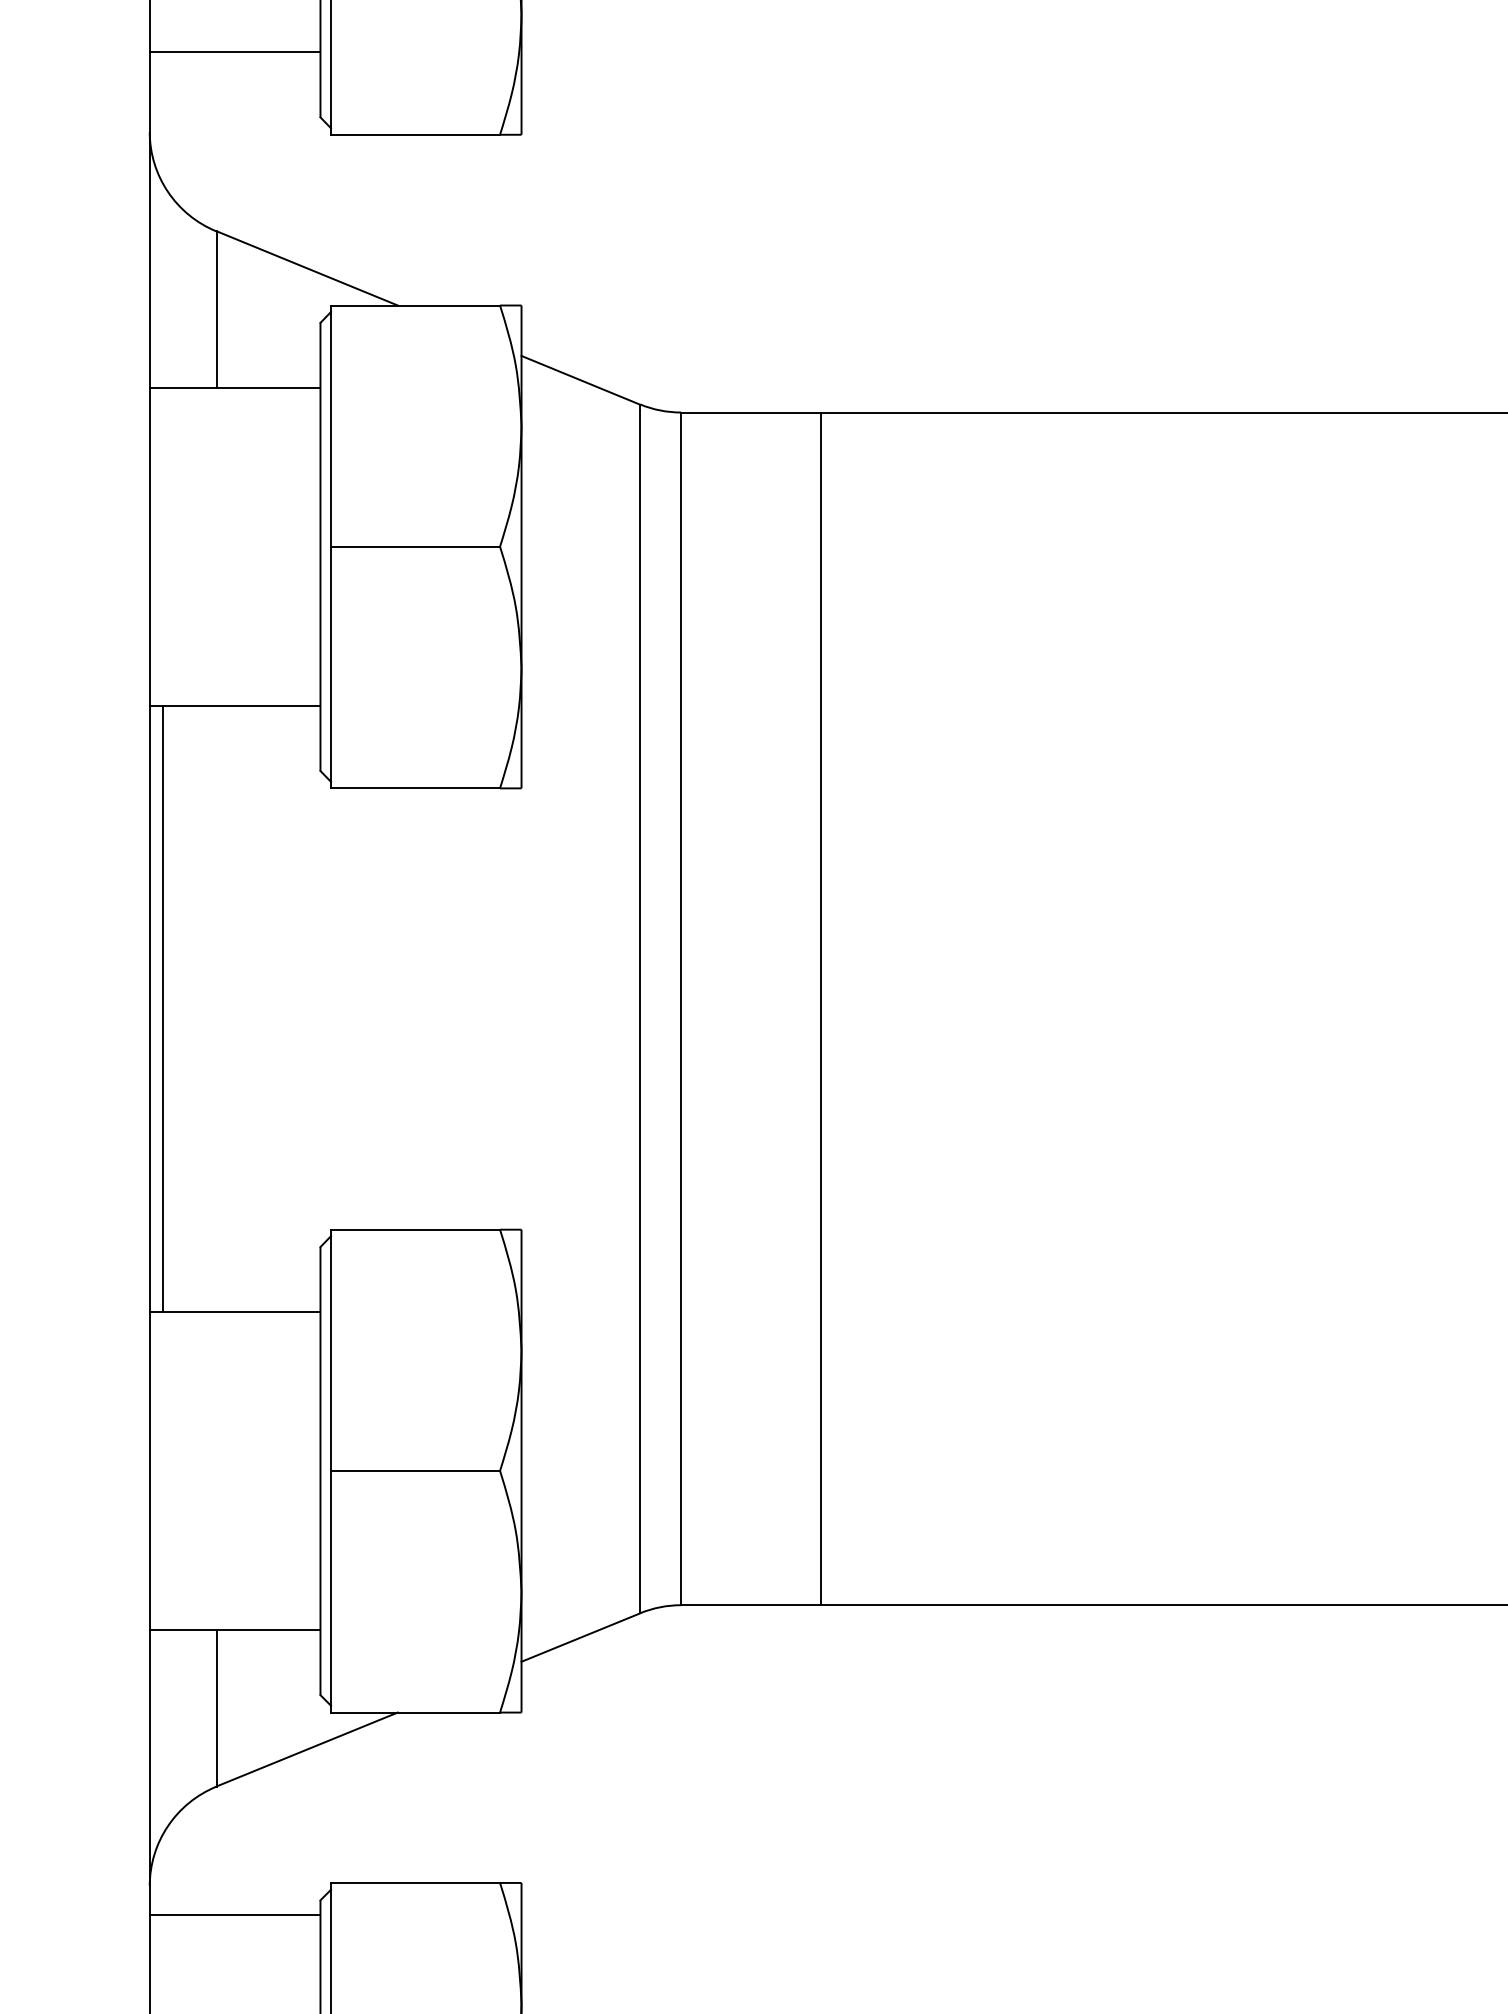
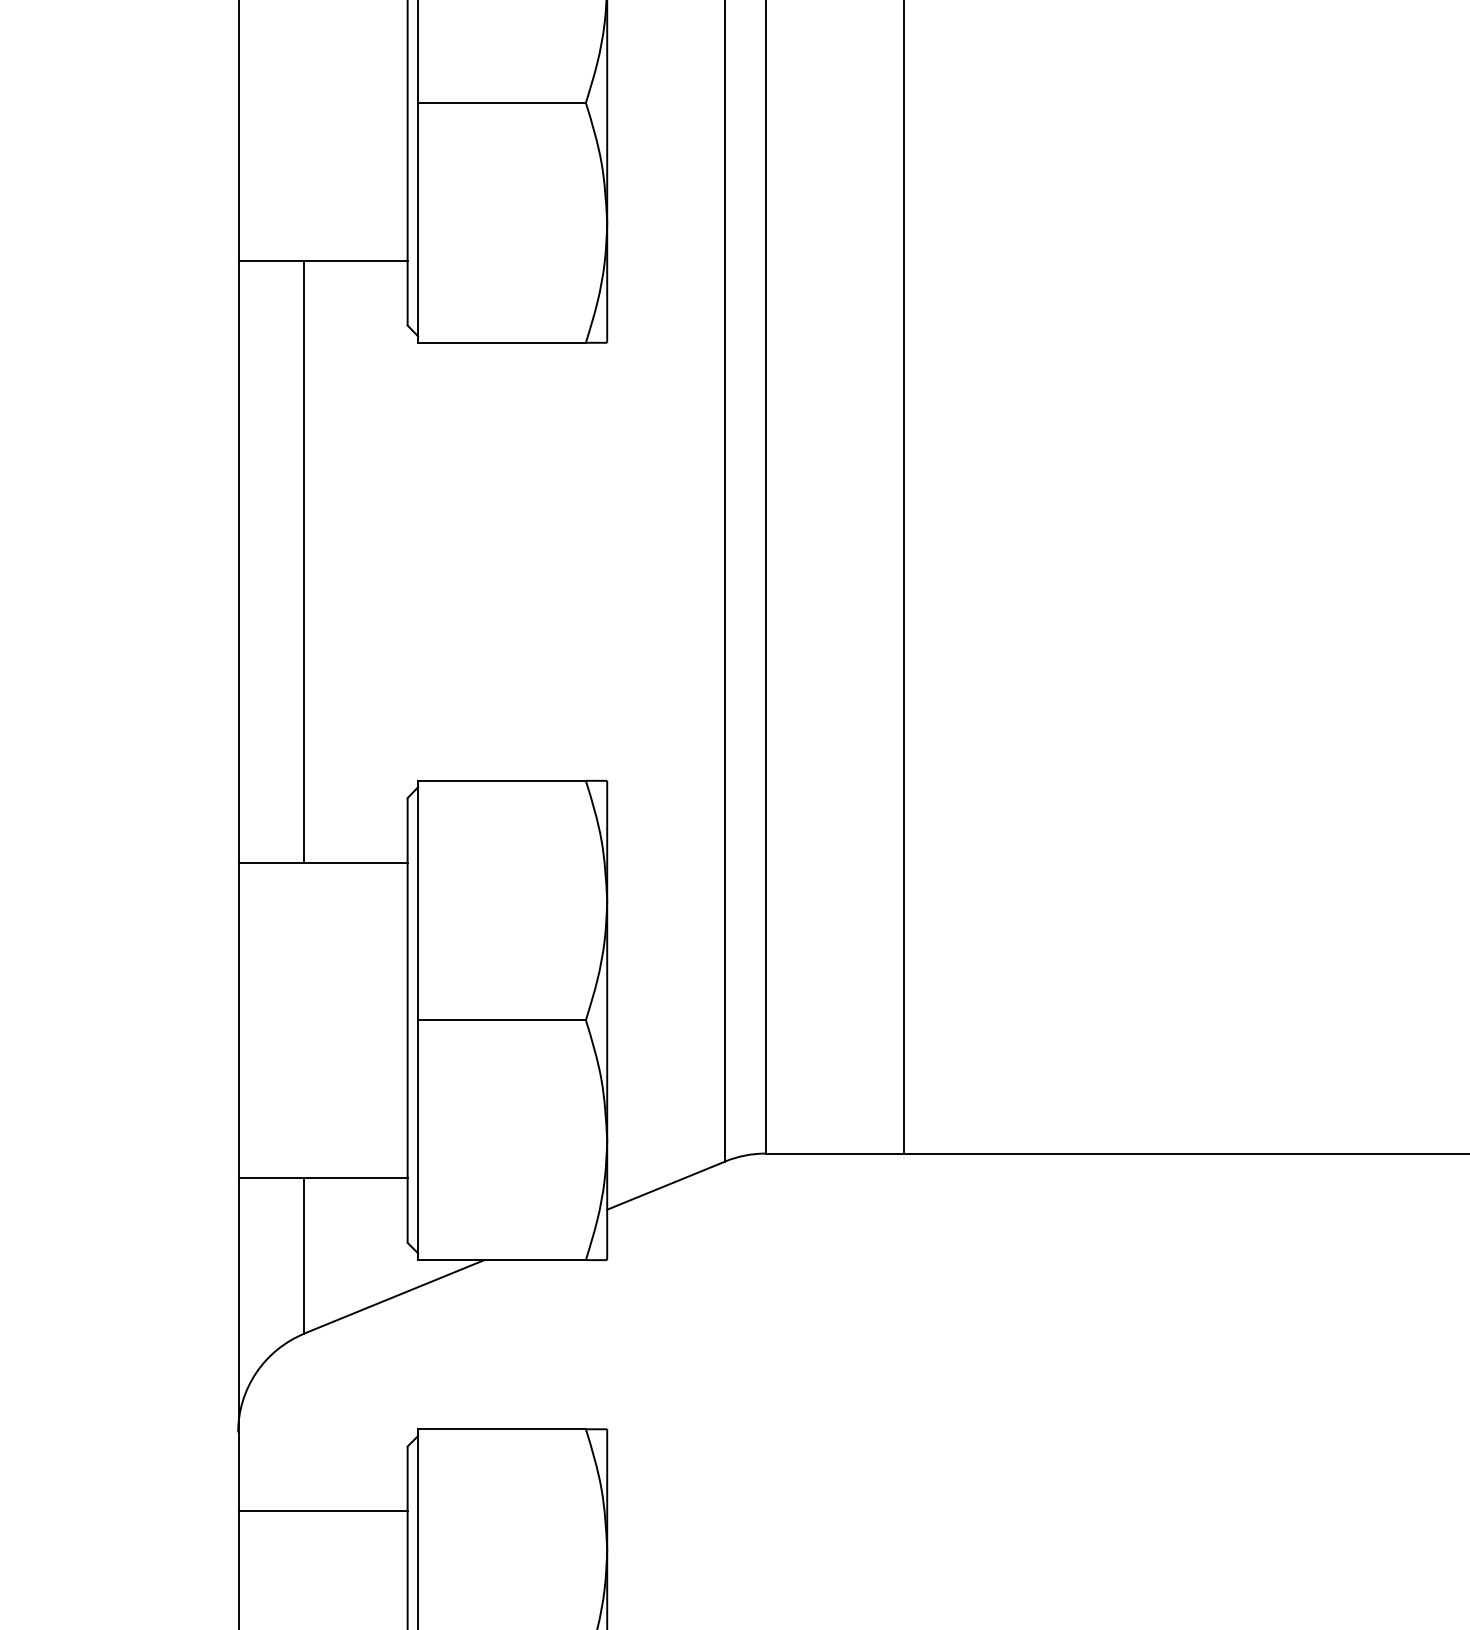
line: (162, 1008) -> (304, 561), moved
line: (235, 1914) -> (323, 1511), moved

